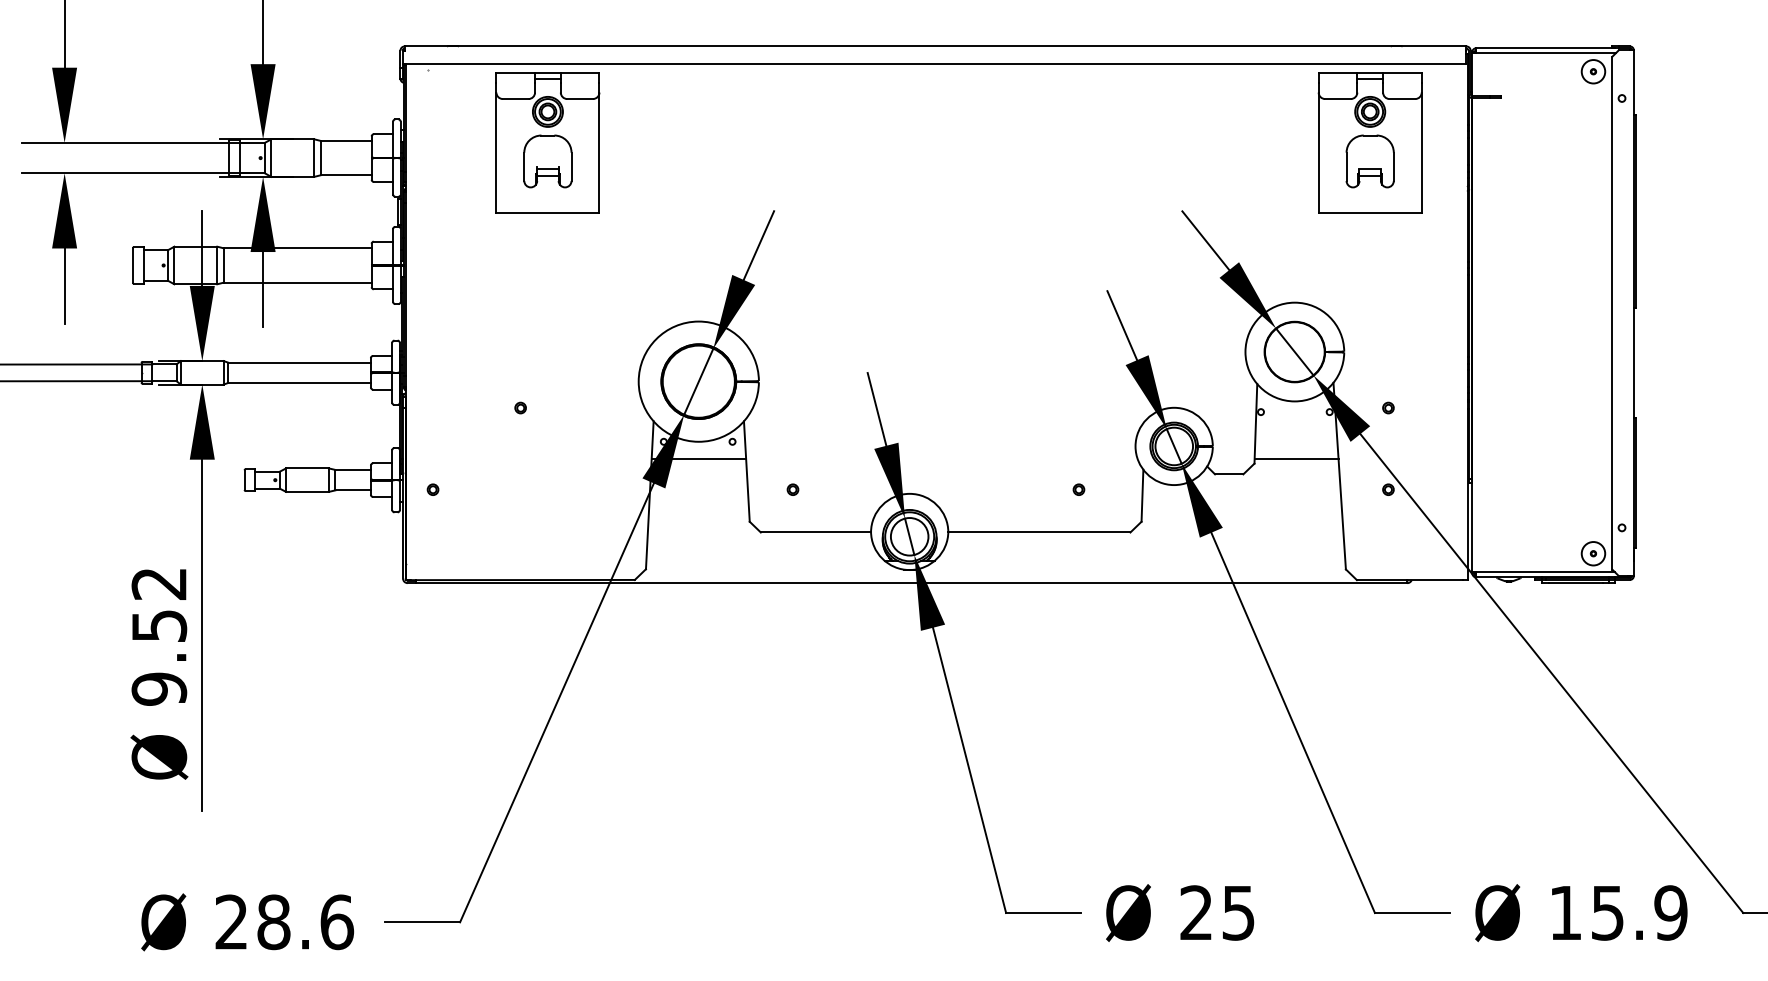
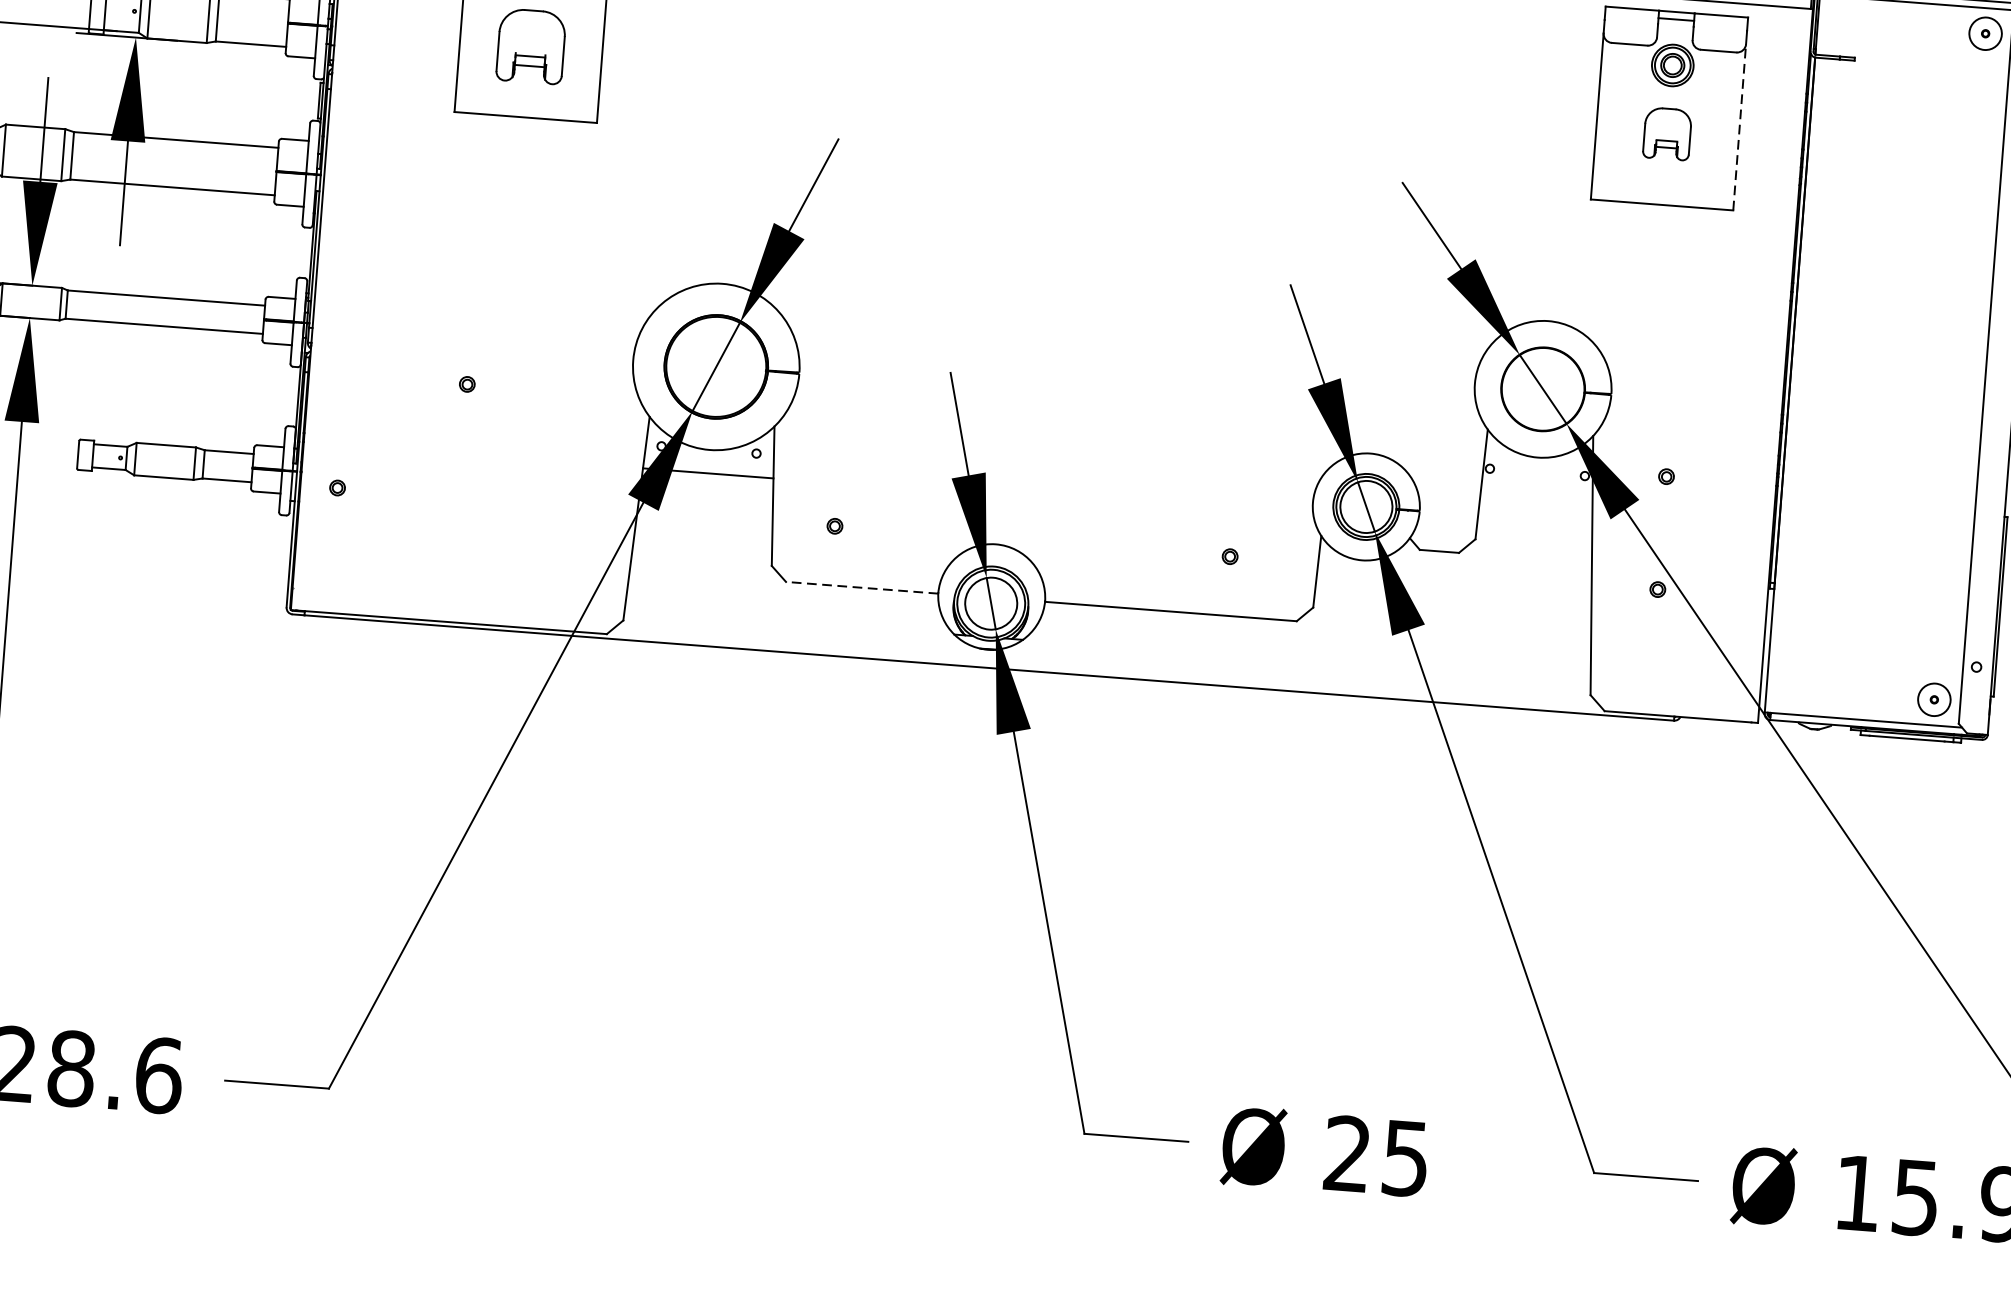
line: (1421, 152) -> (1739, 127), solid -> dashed
part: (1369, 161) -> (1666, 133), size x0.7
line: (1296, 458) -> (1534, 536), removed
line: (815, 532) -> (861, 587), solid -> dashed

